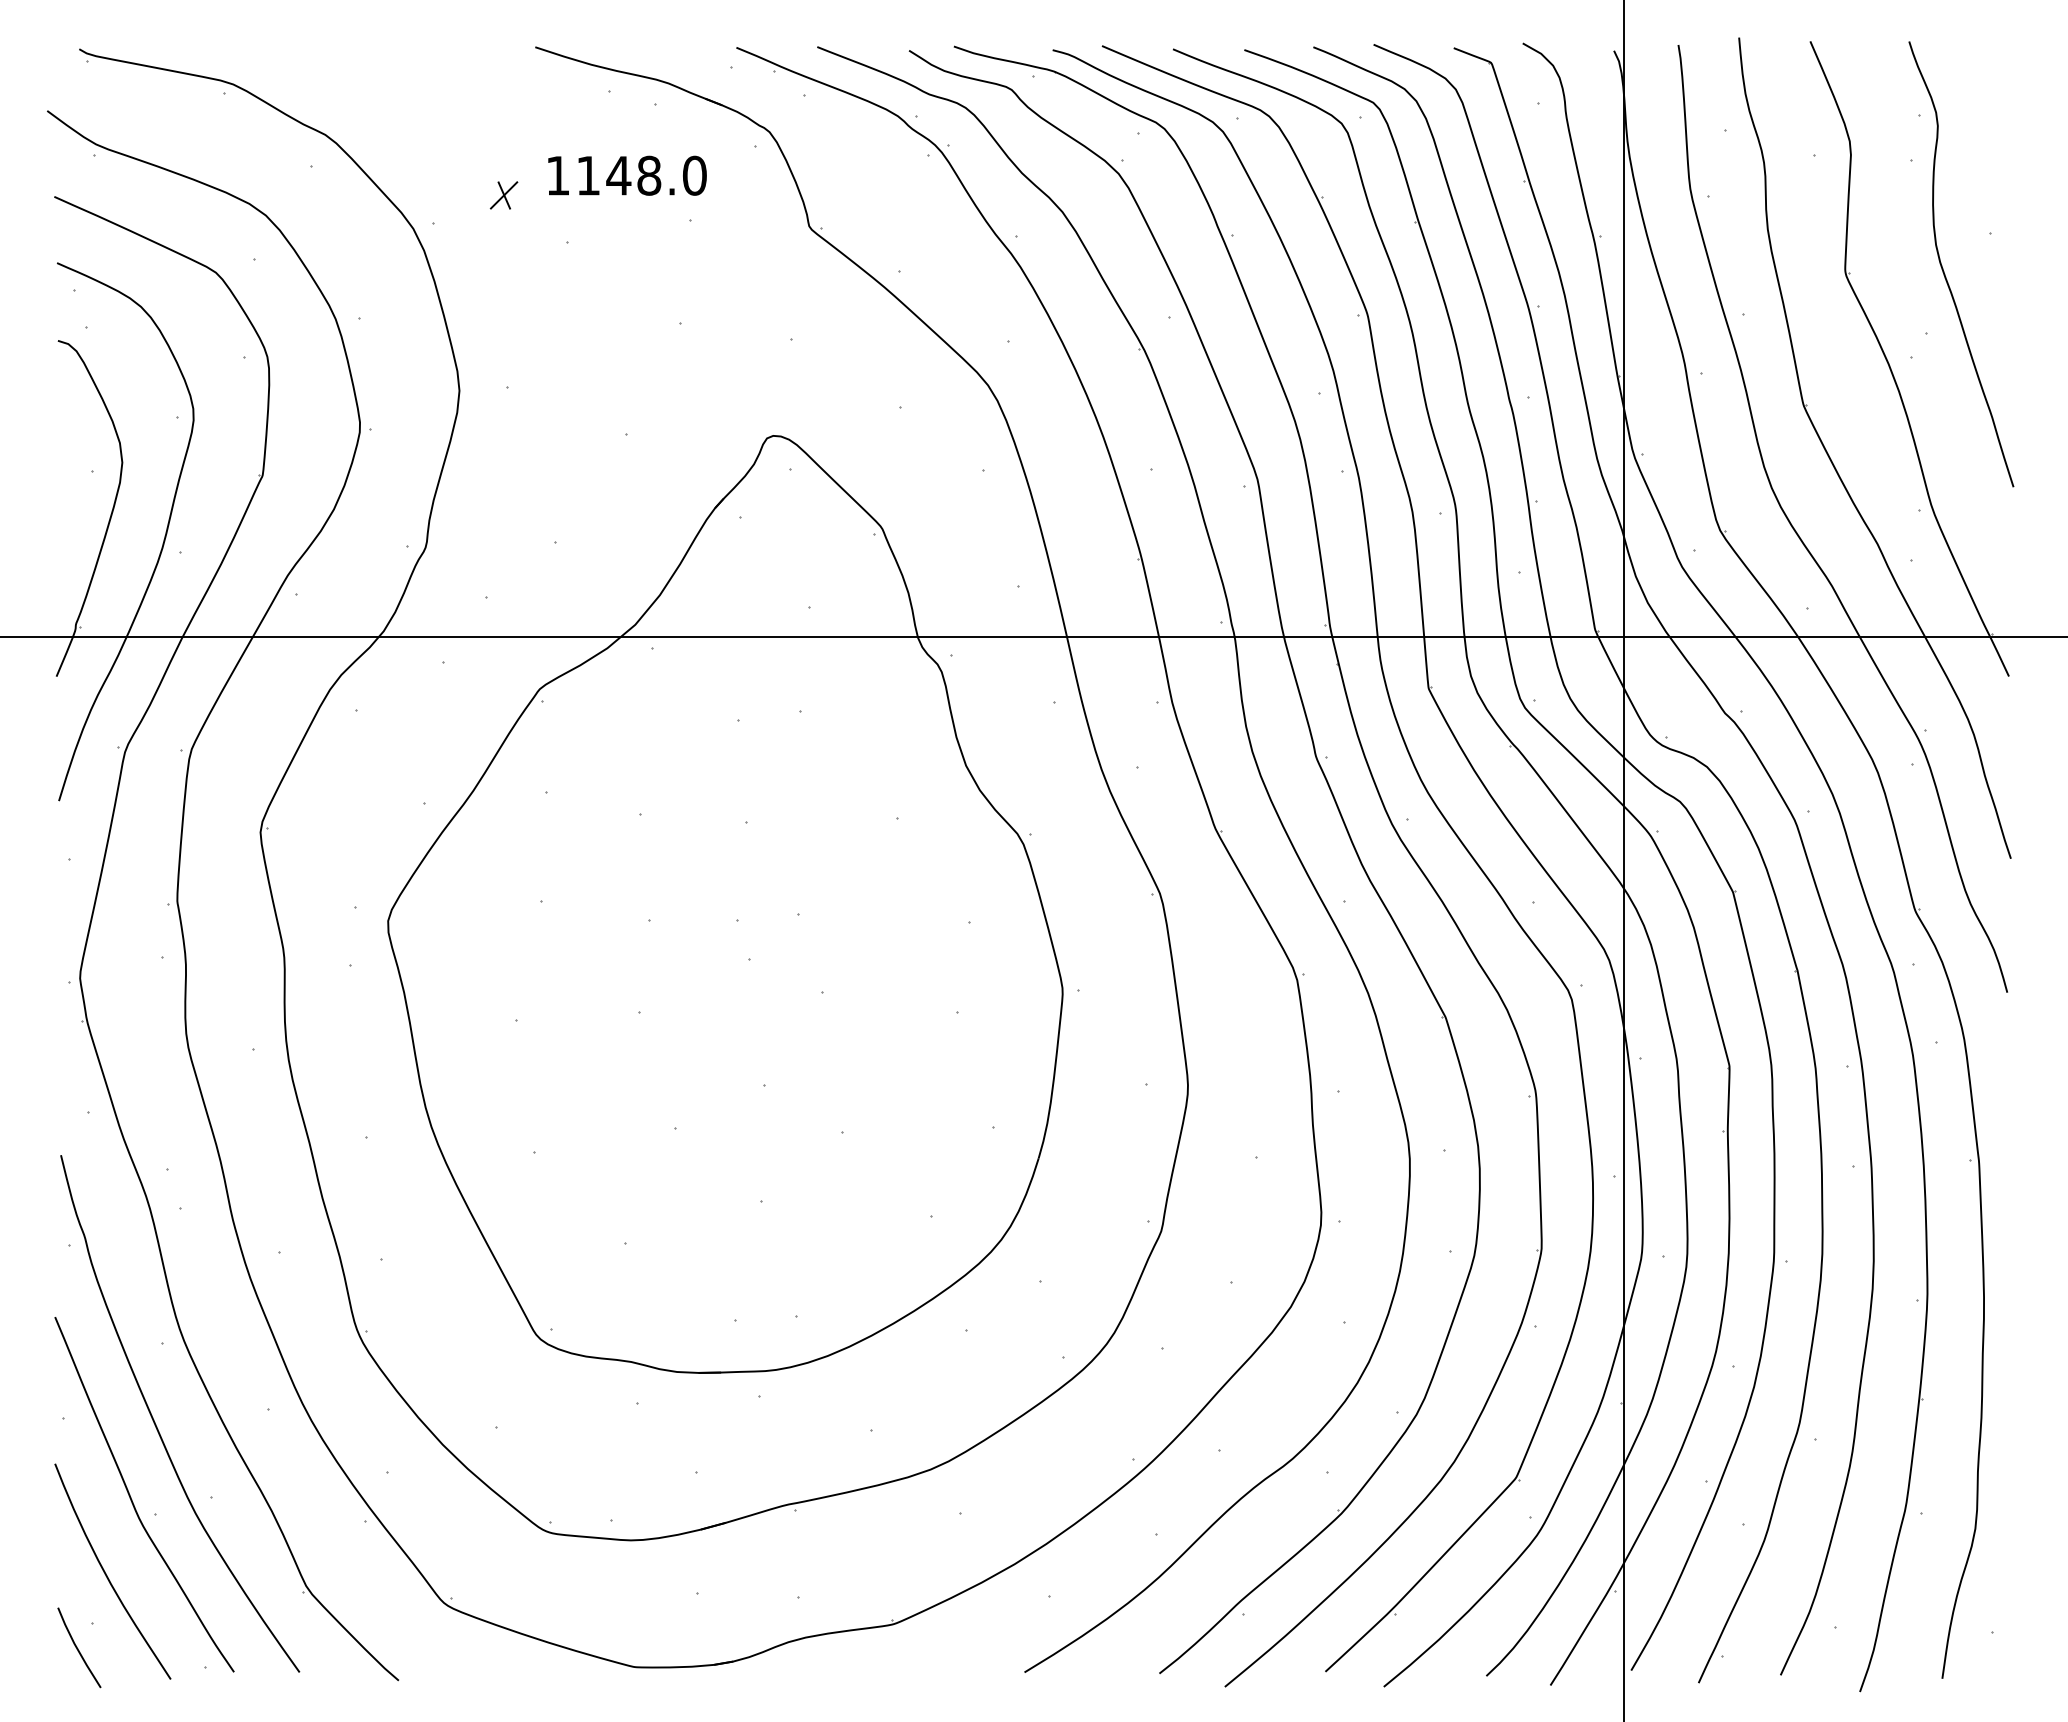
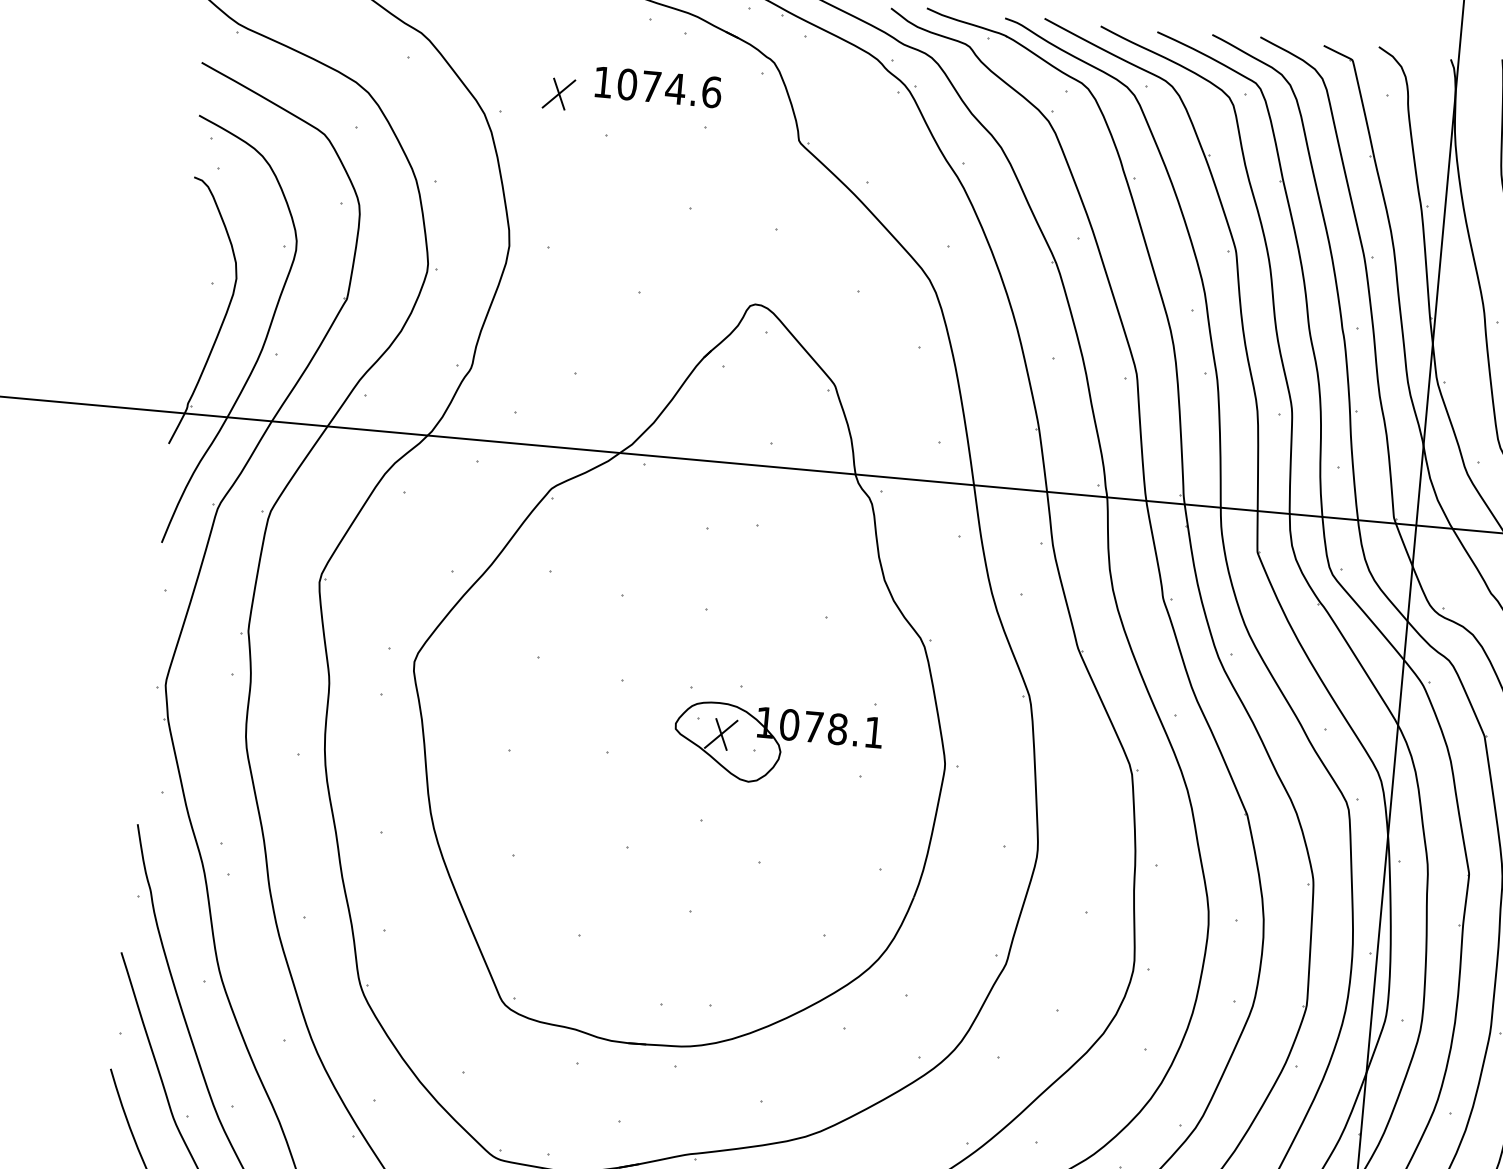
text: (641, 175) -> (669, 88), 1148.0 -> 1074.6
part: (503, 195) -> (558, 94), size x1.43
part: (850, 984) -> (777, 745), added

